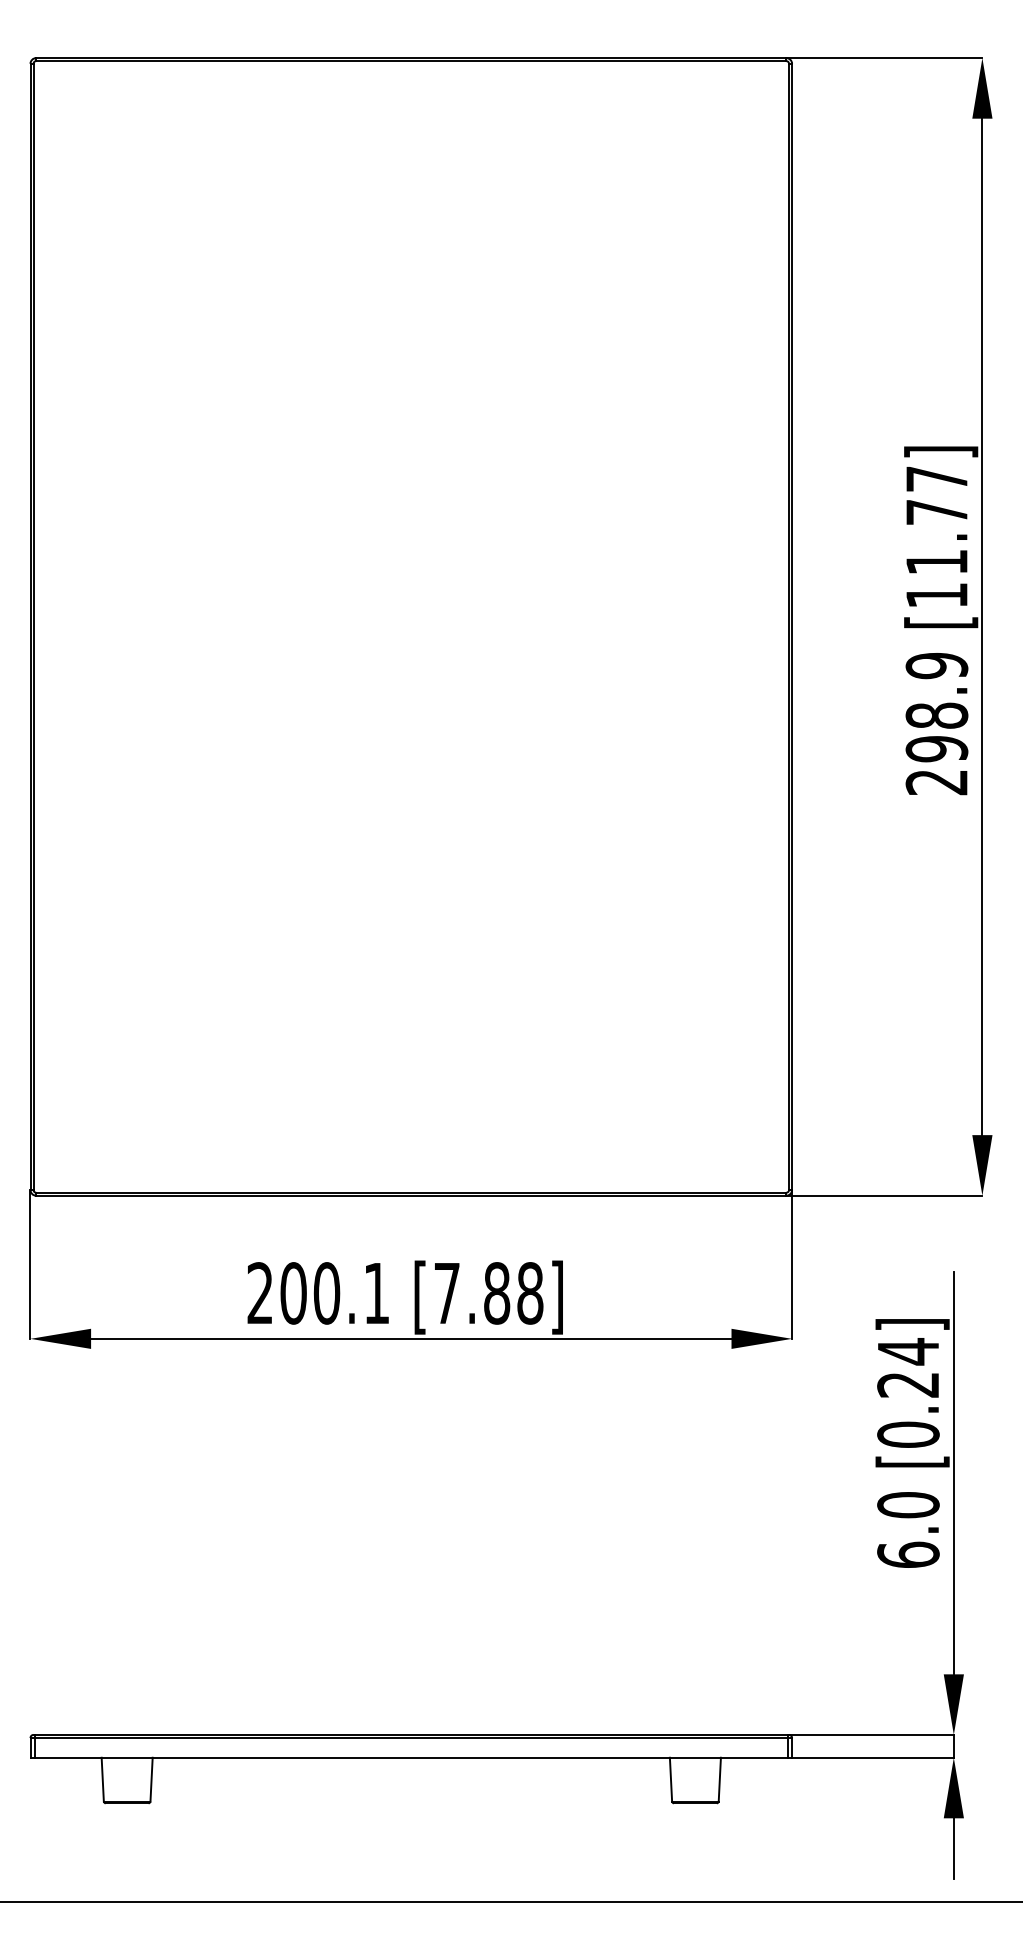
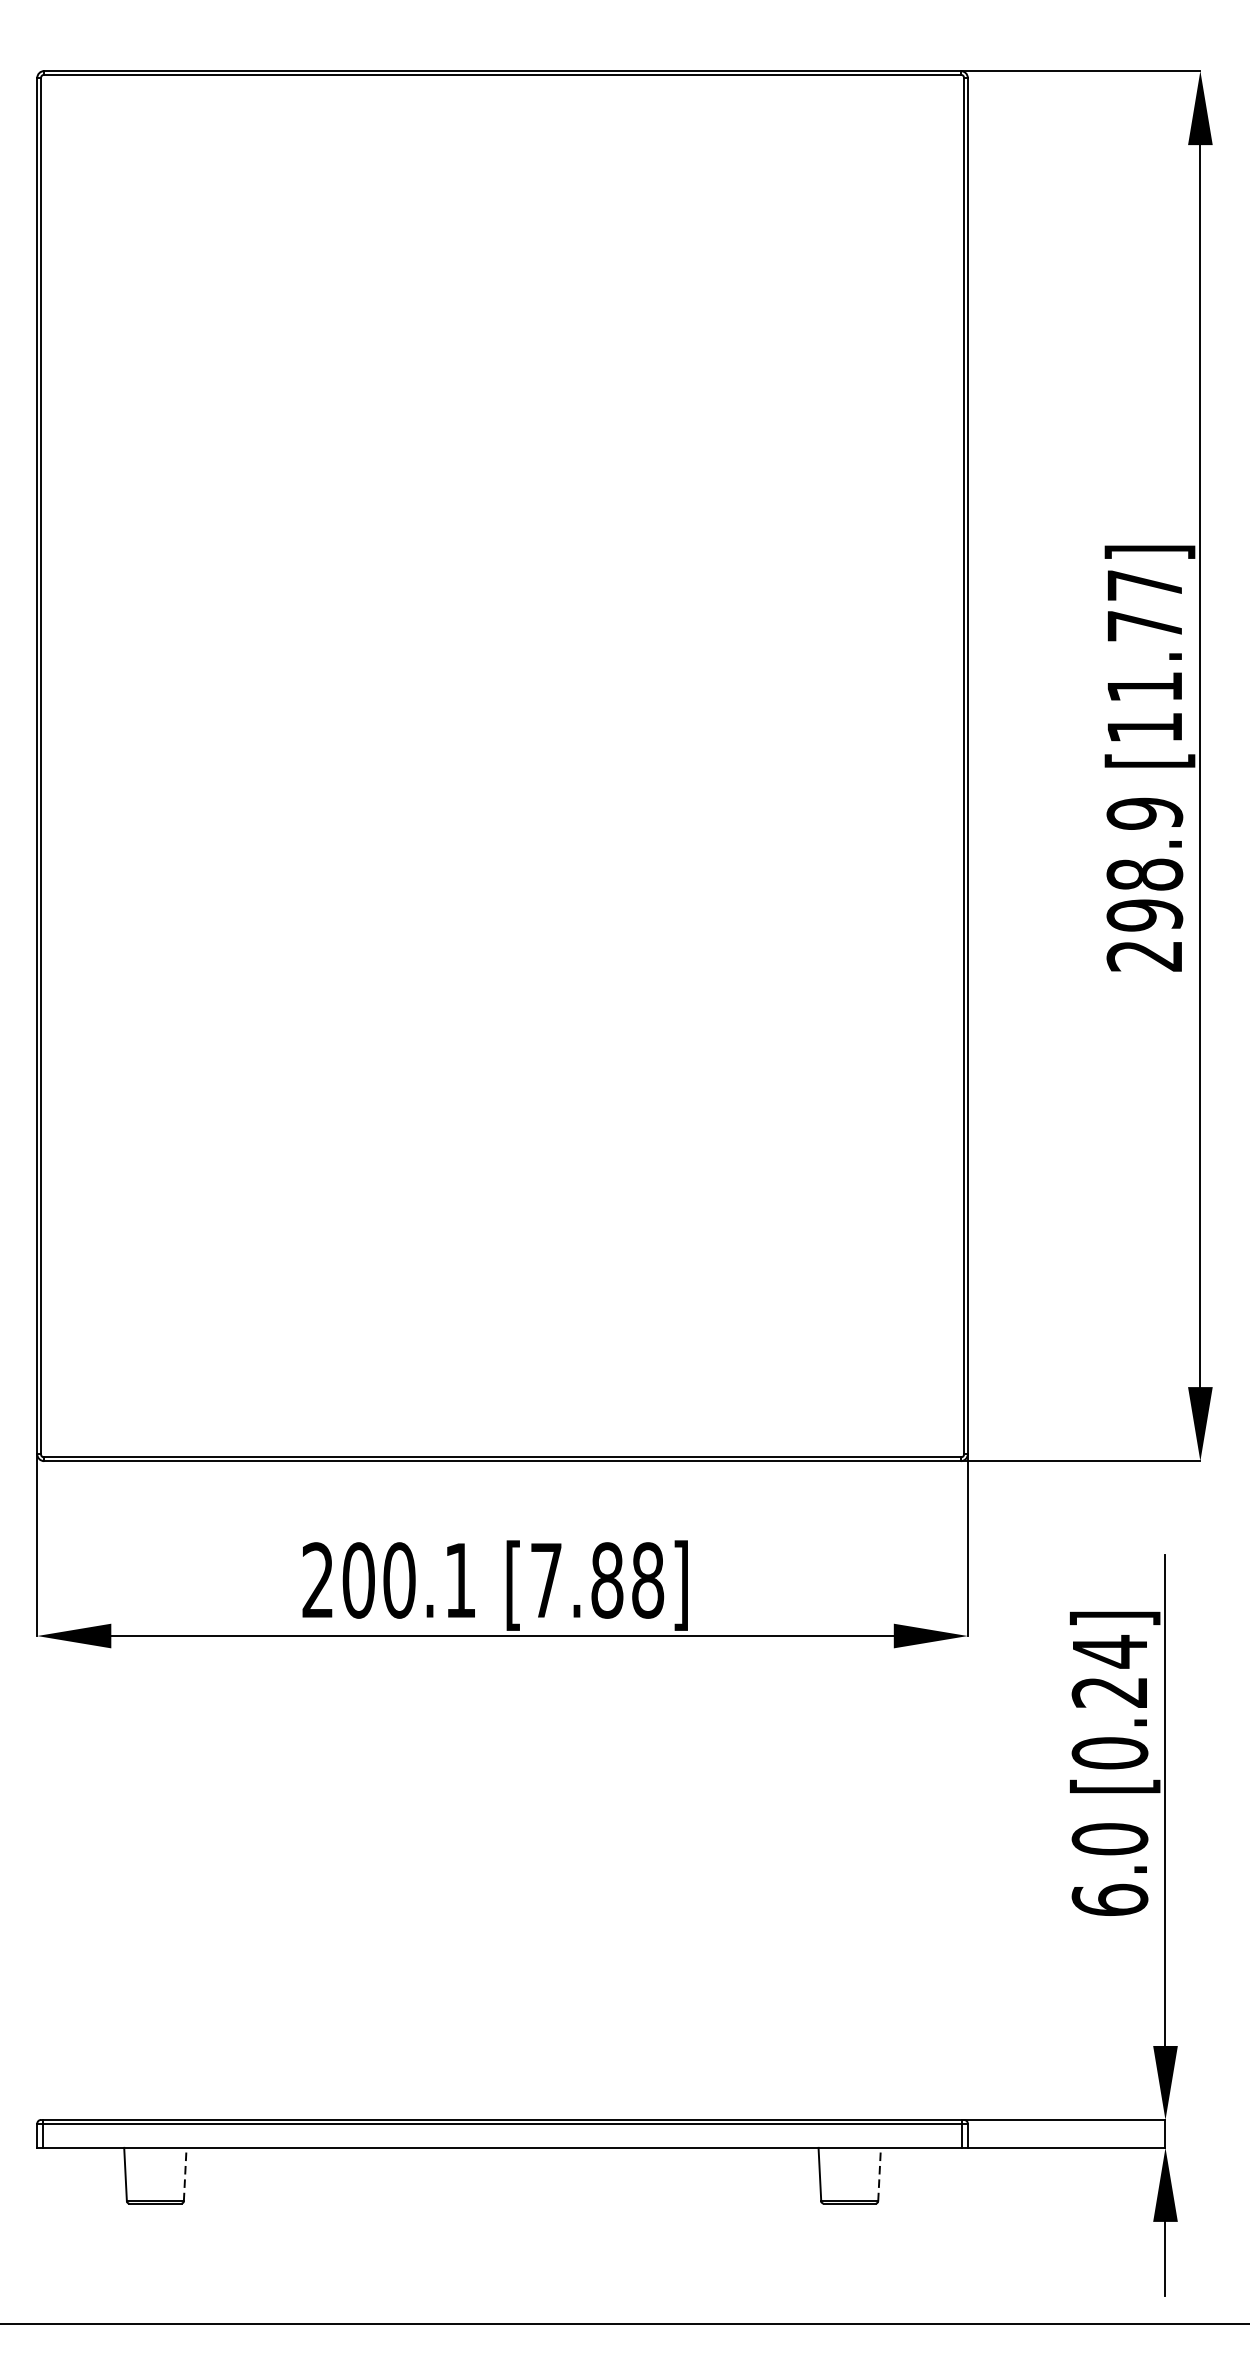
line: (151, 1779) -> (185, 2174), solid -> dashed
line: (719, 1779) -> (879, 2174), solid -> dashed

